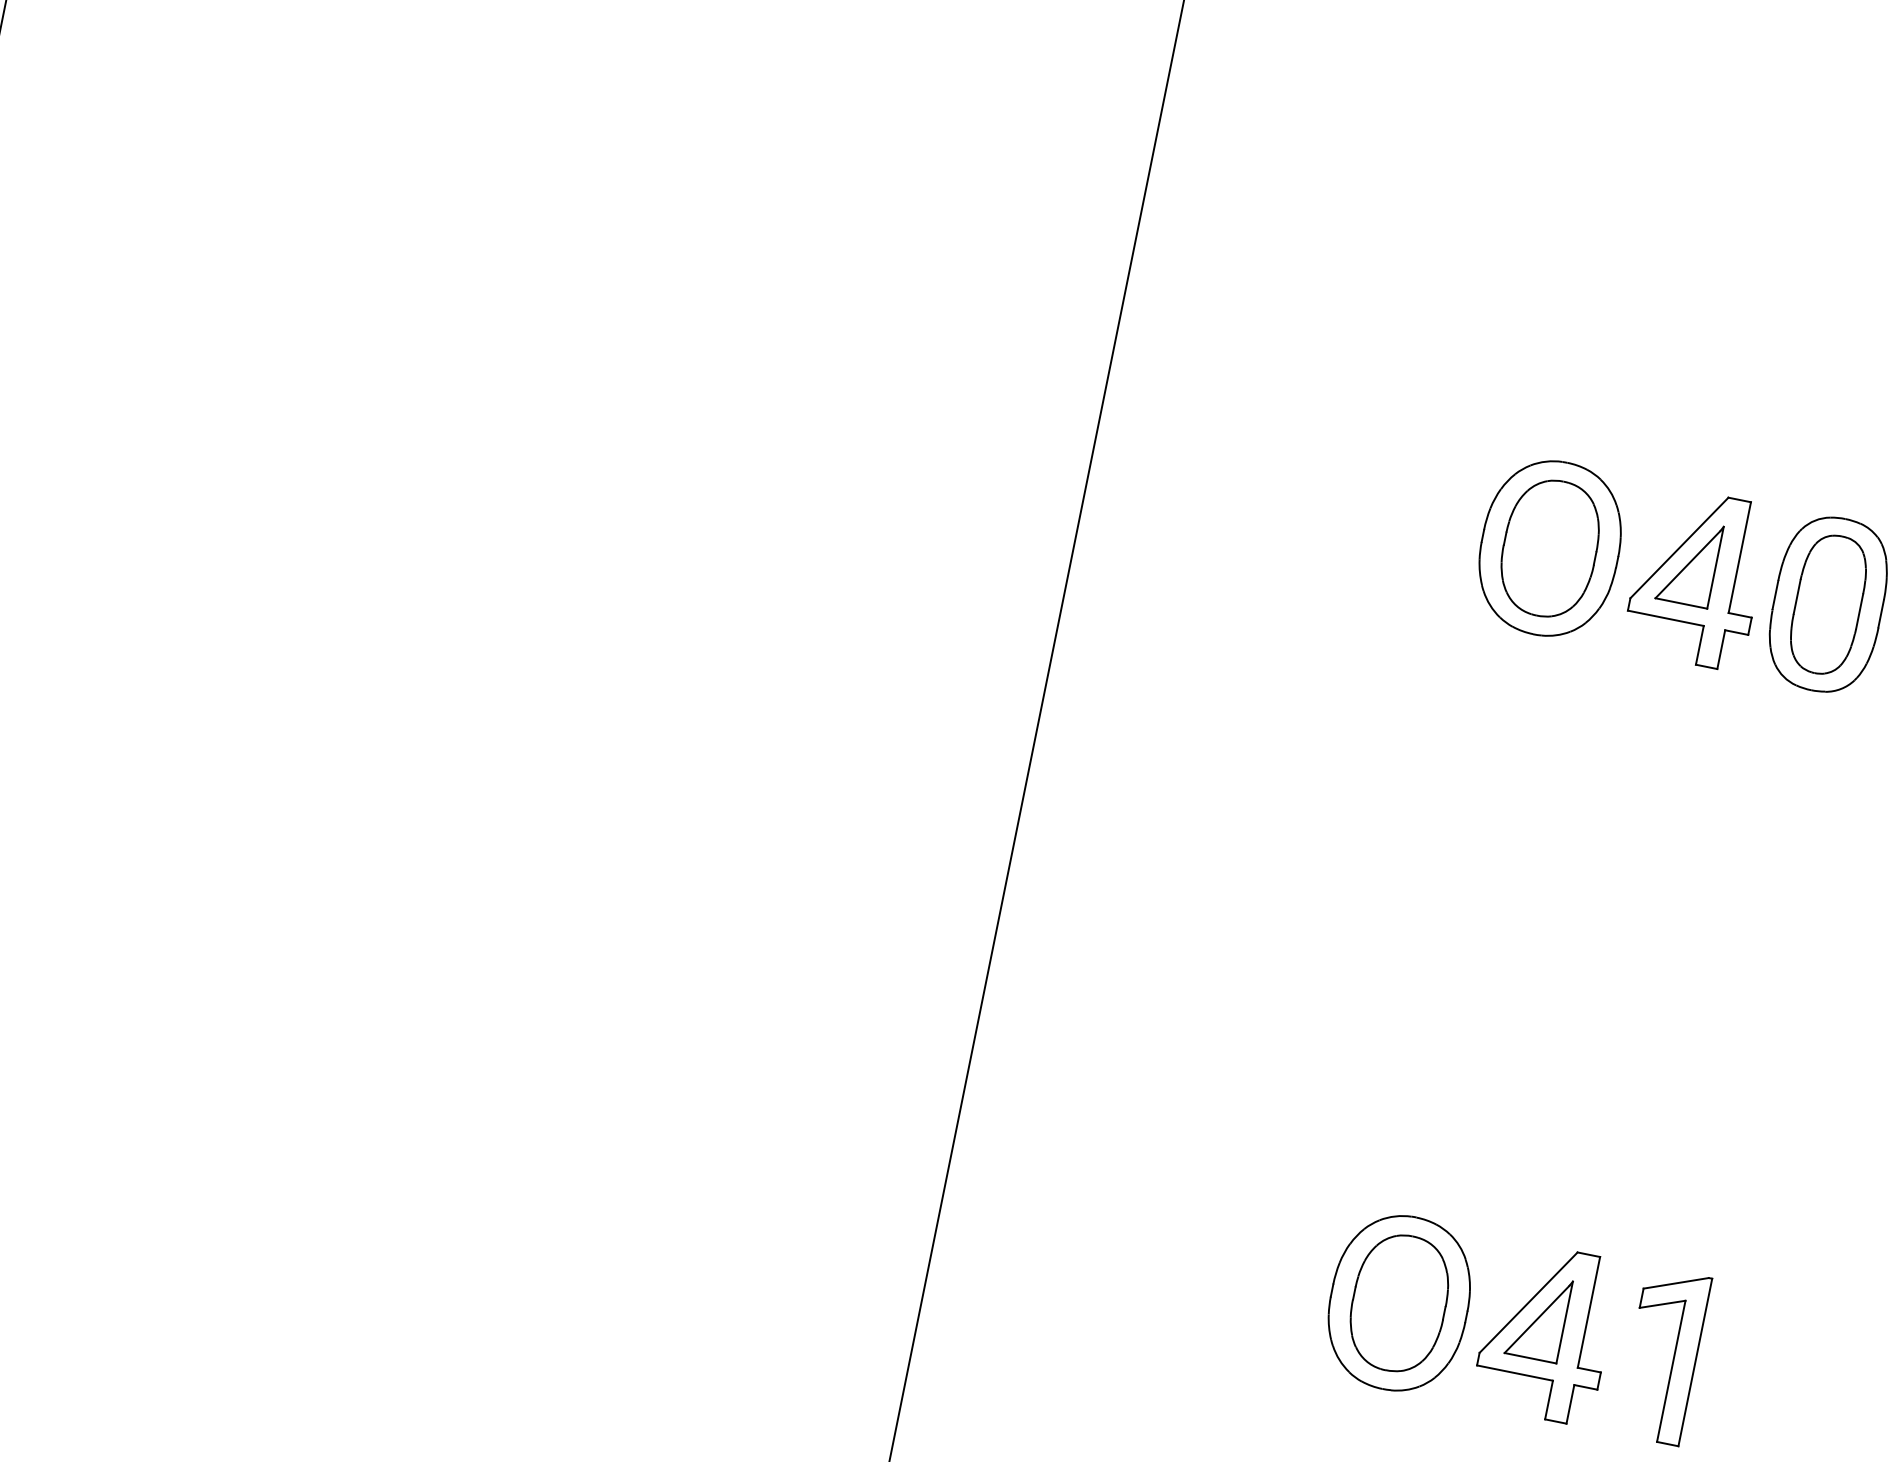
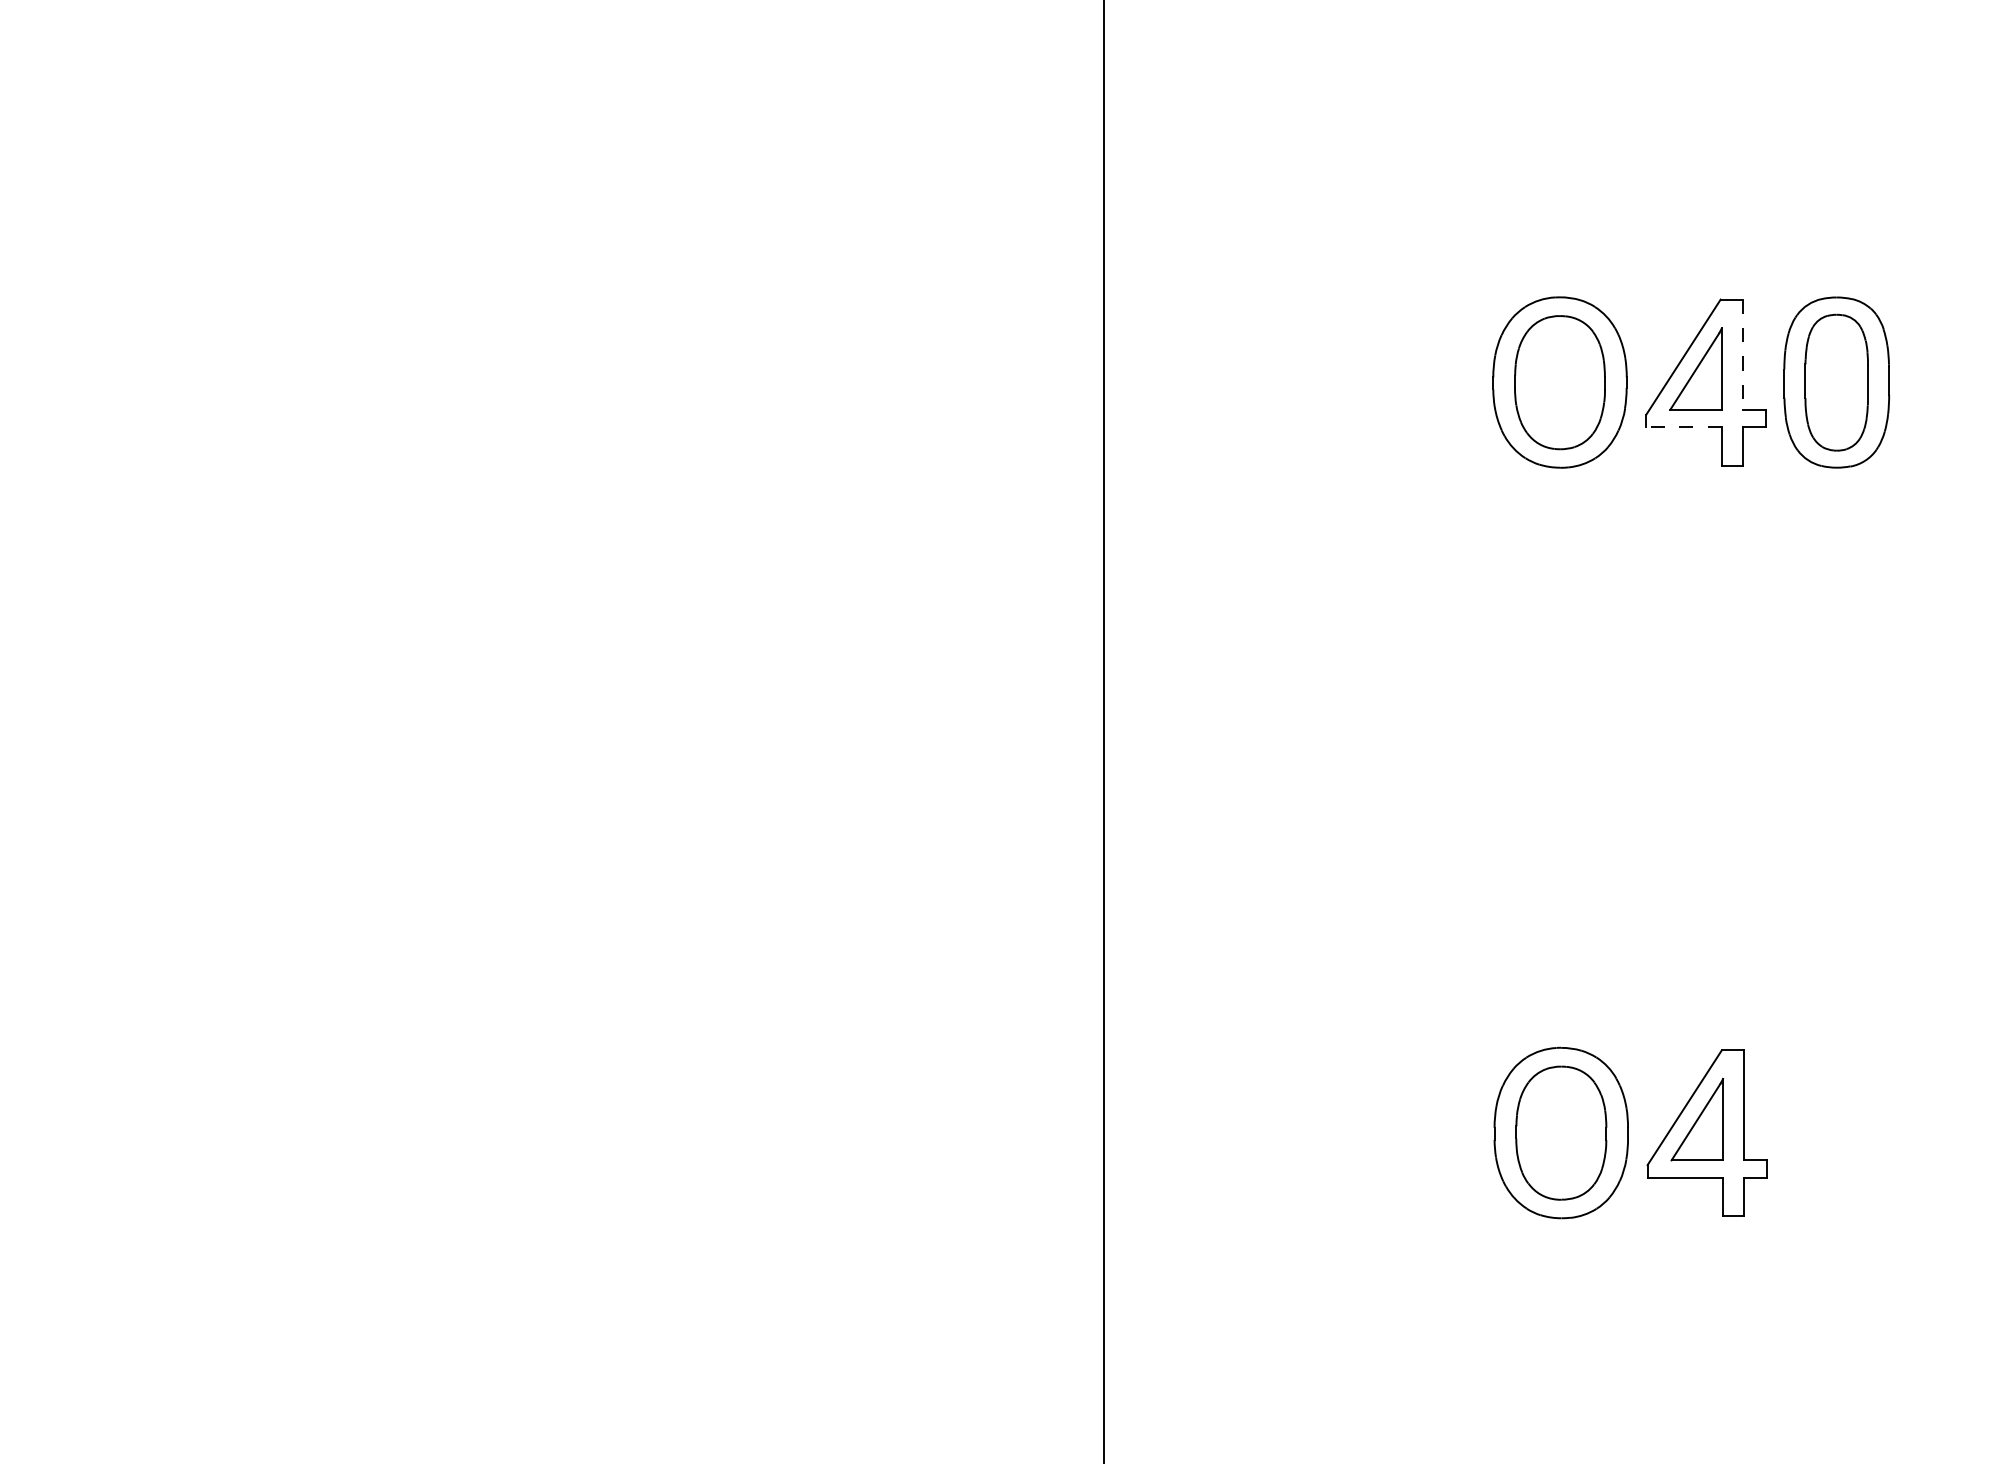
line: (1740, 558) -> (1743, 355), solid -> dashed
line: (1666, 617) -> (1684, 426), solid -> dashed
part: (1673, 1357) -> (1833, 1132), removed

